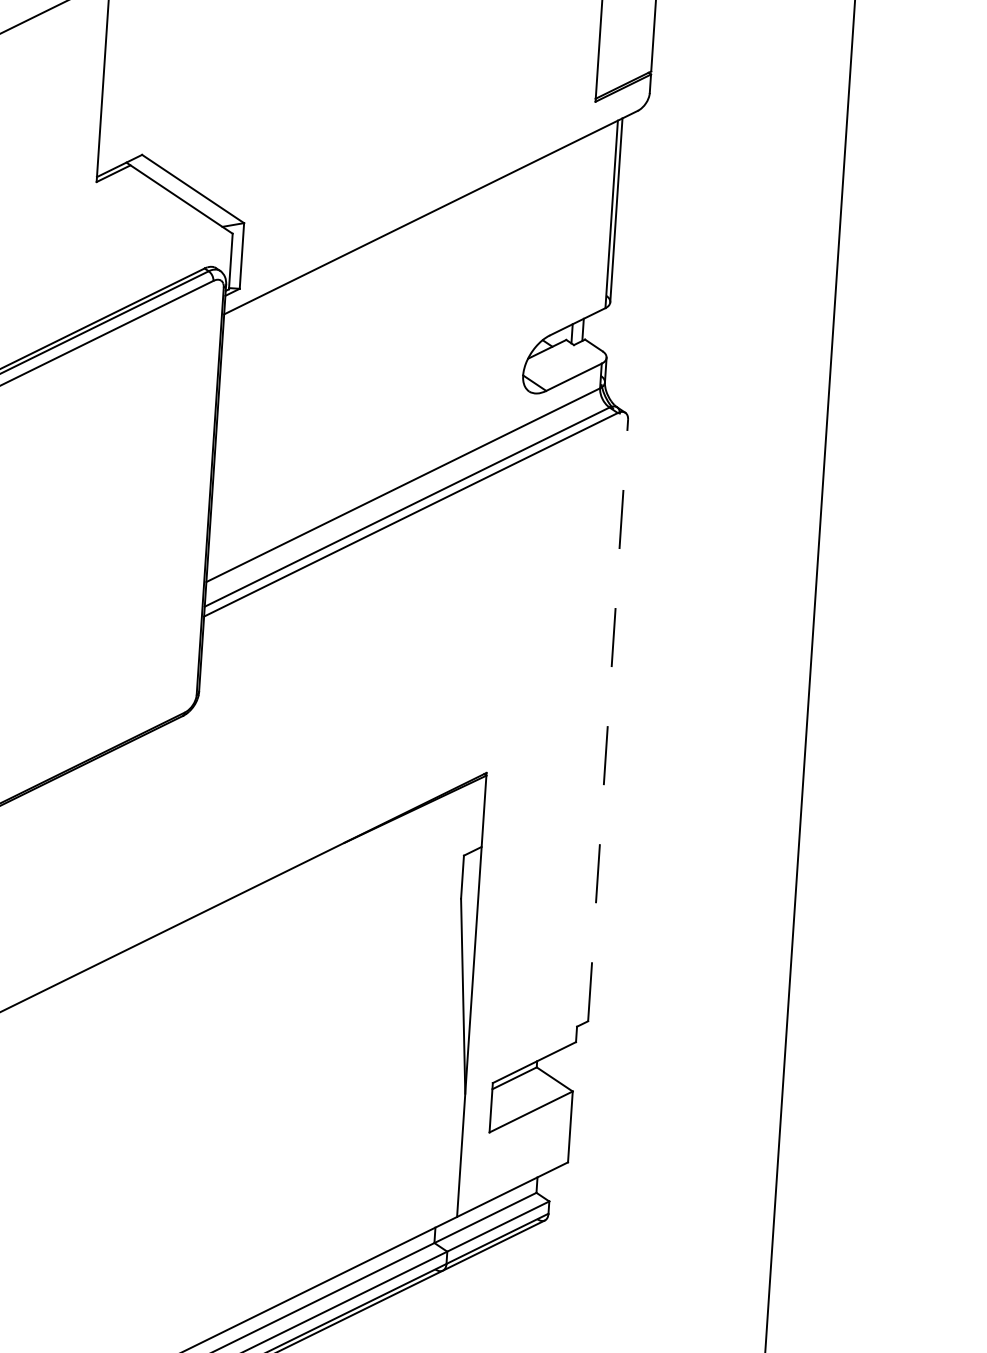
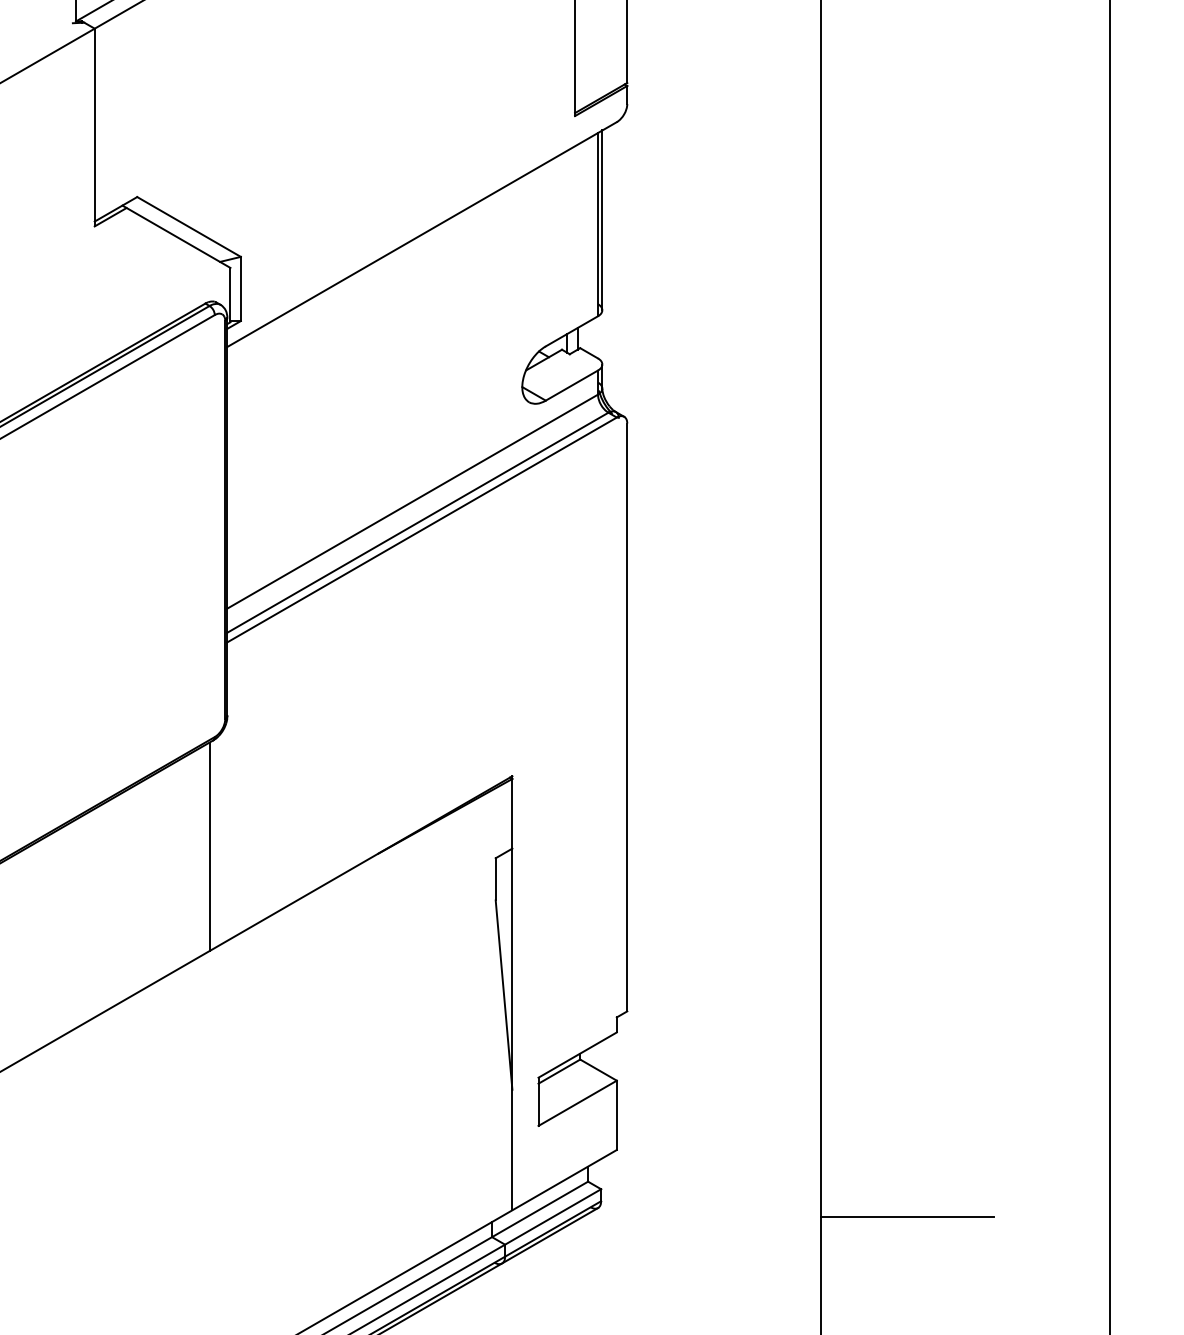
line: (608, 720) -> (627, 717), dashed -> solid
line: (171, 824) -> (209, 846), added
line: (860, 1250) -> (907, 1216), added

